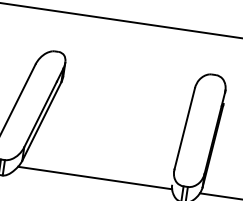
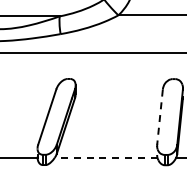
line: (185, 129) -> (160, 117), solid -> dashed
line: (94, 177) -> (105, 157), solid -> dashed

